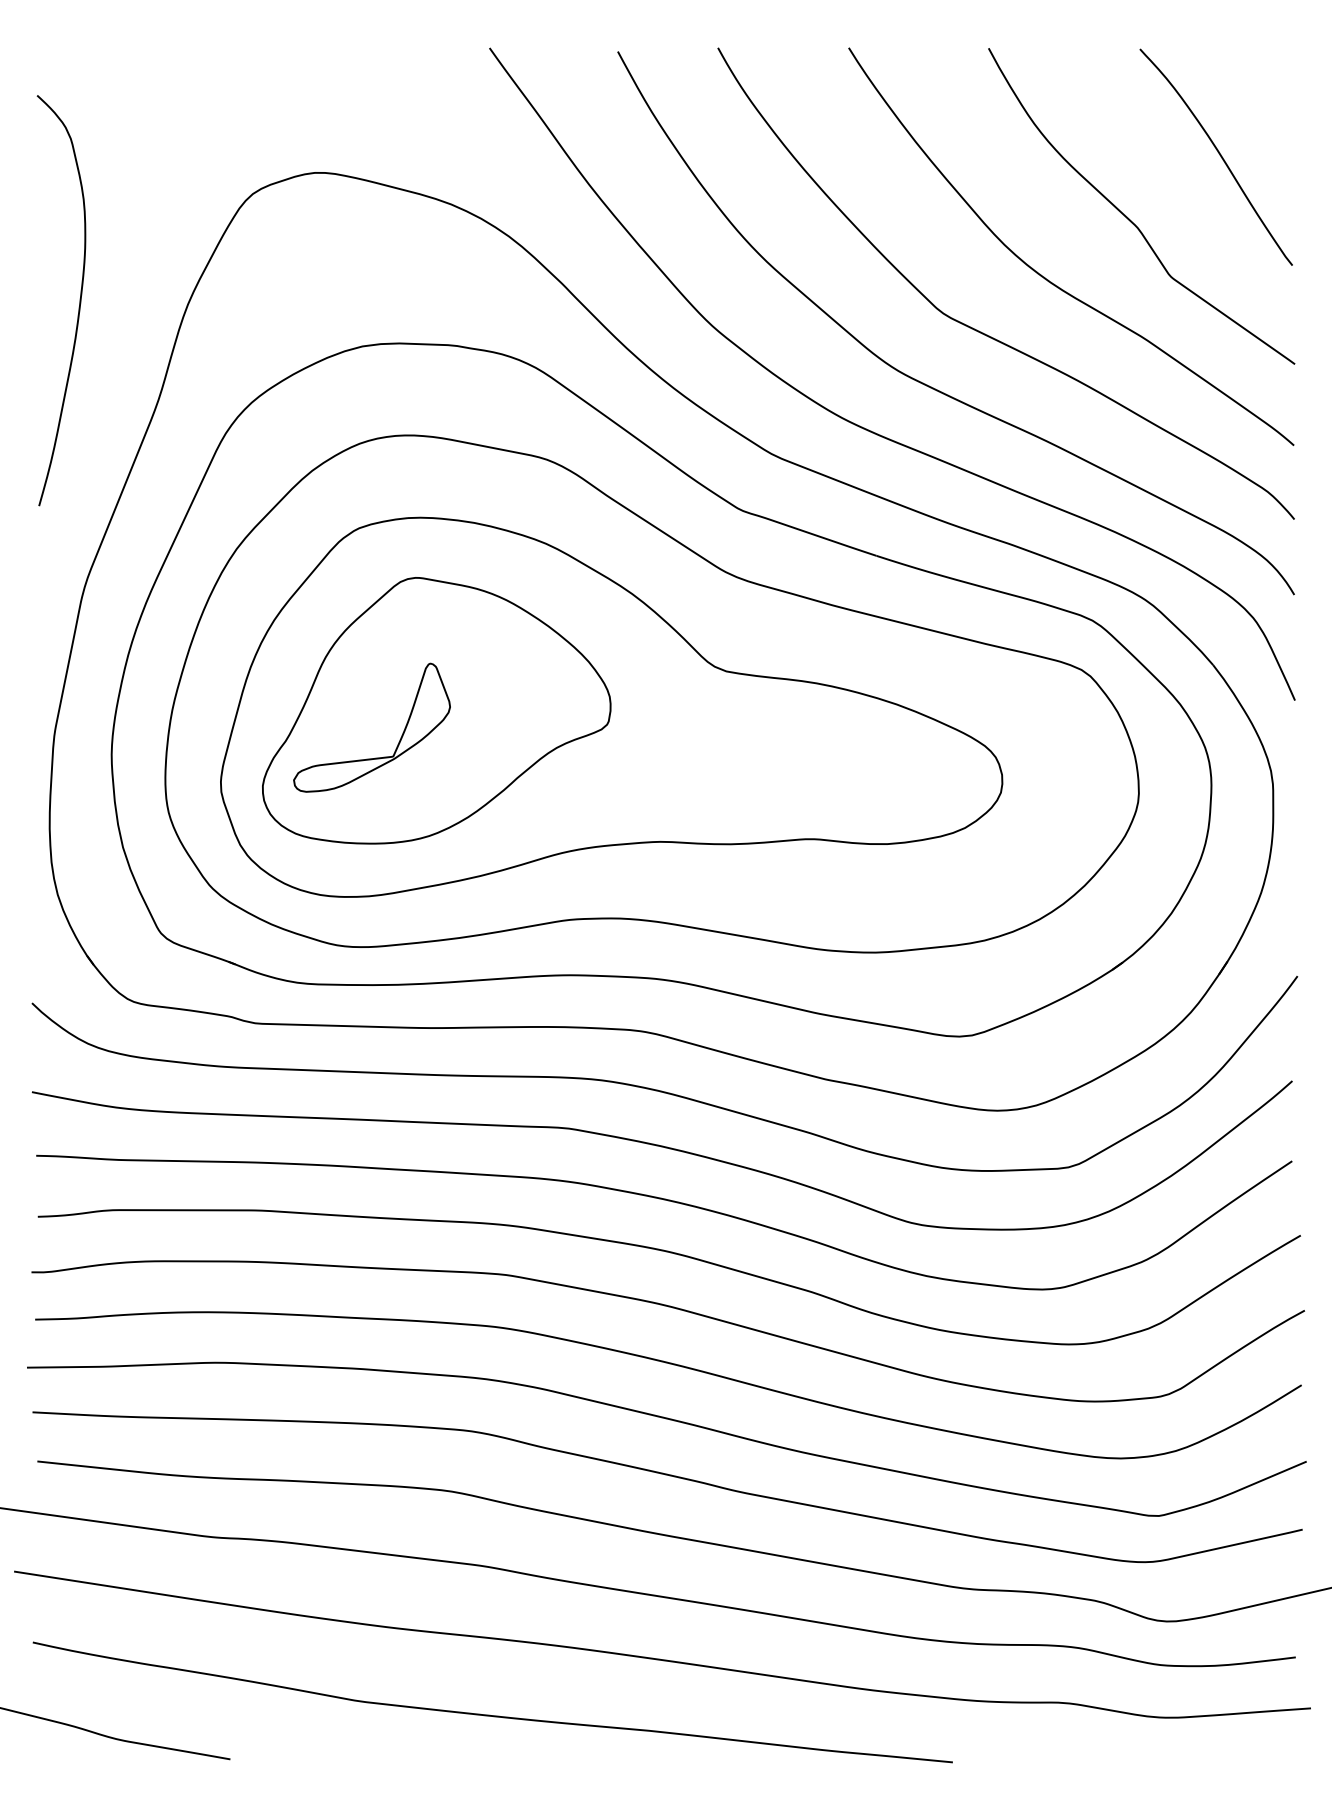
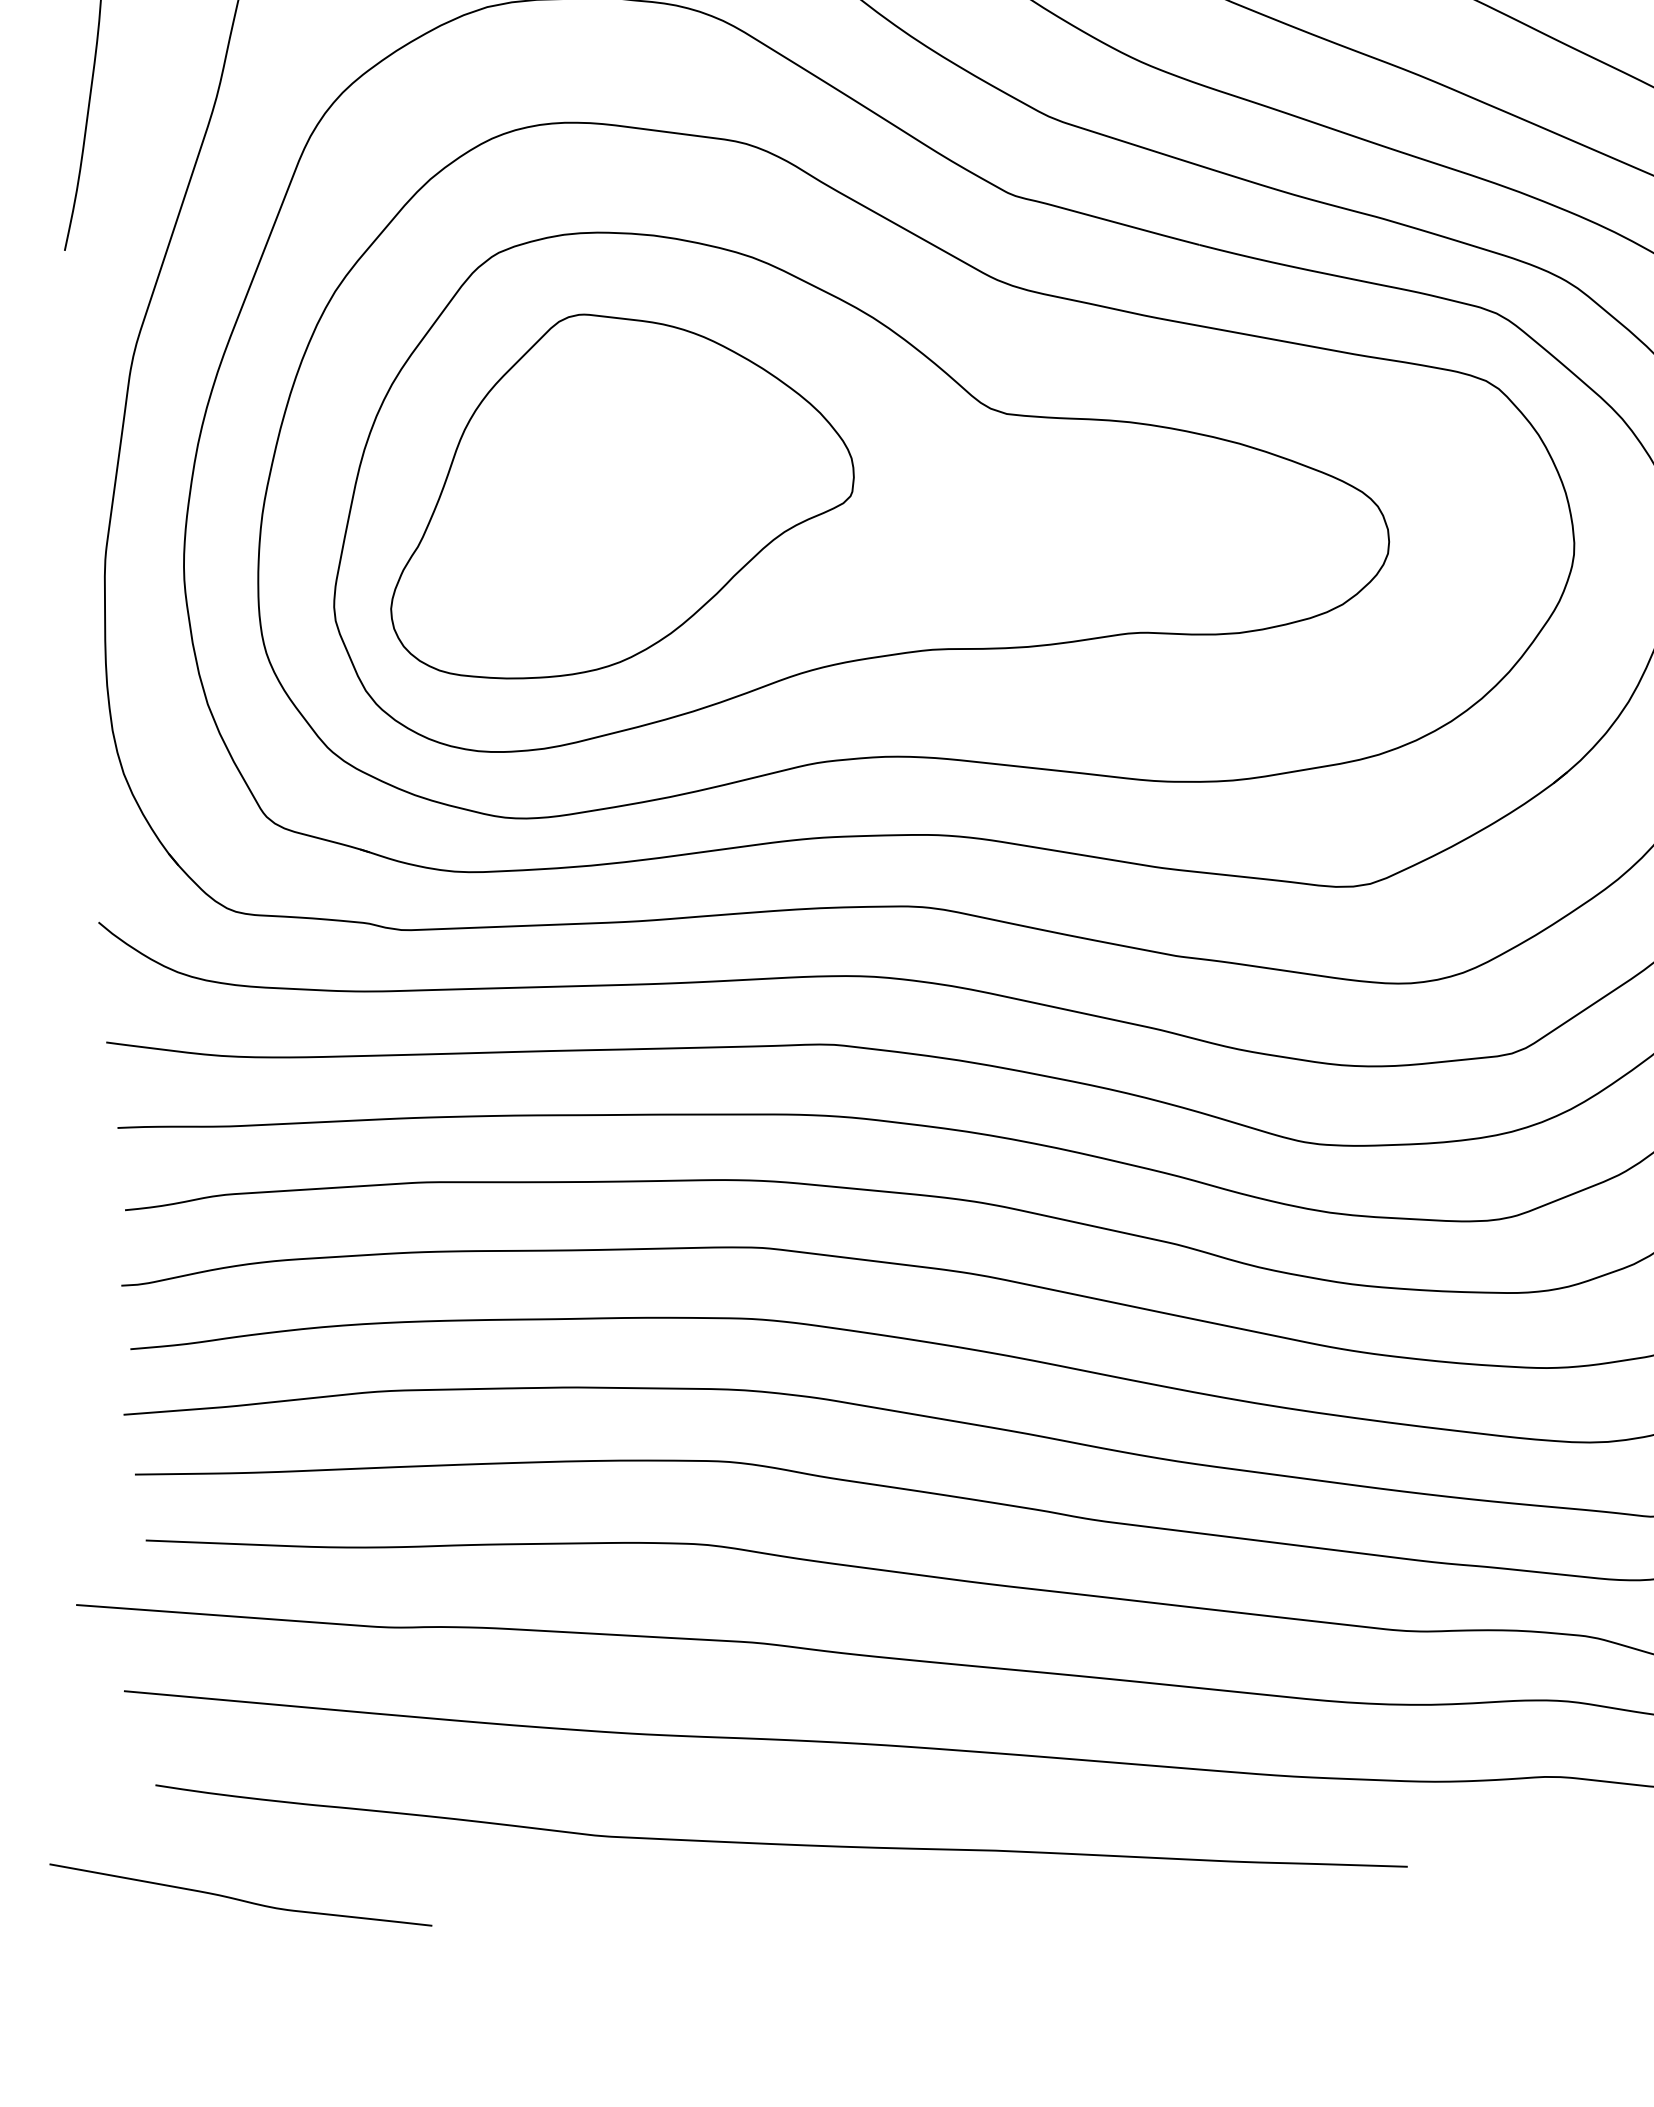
part: (375, 757) -> (540, 560), removed

